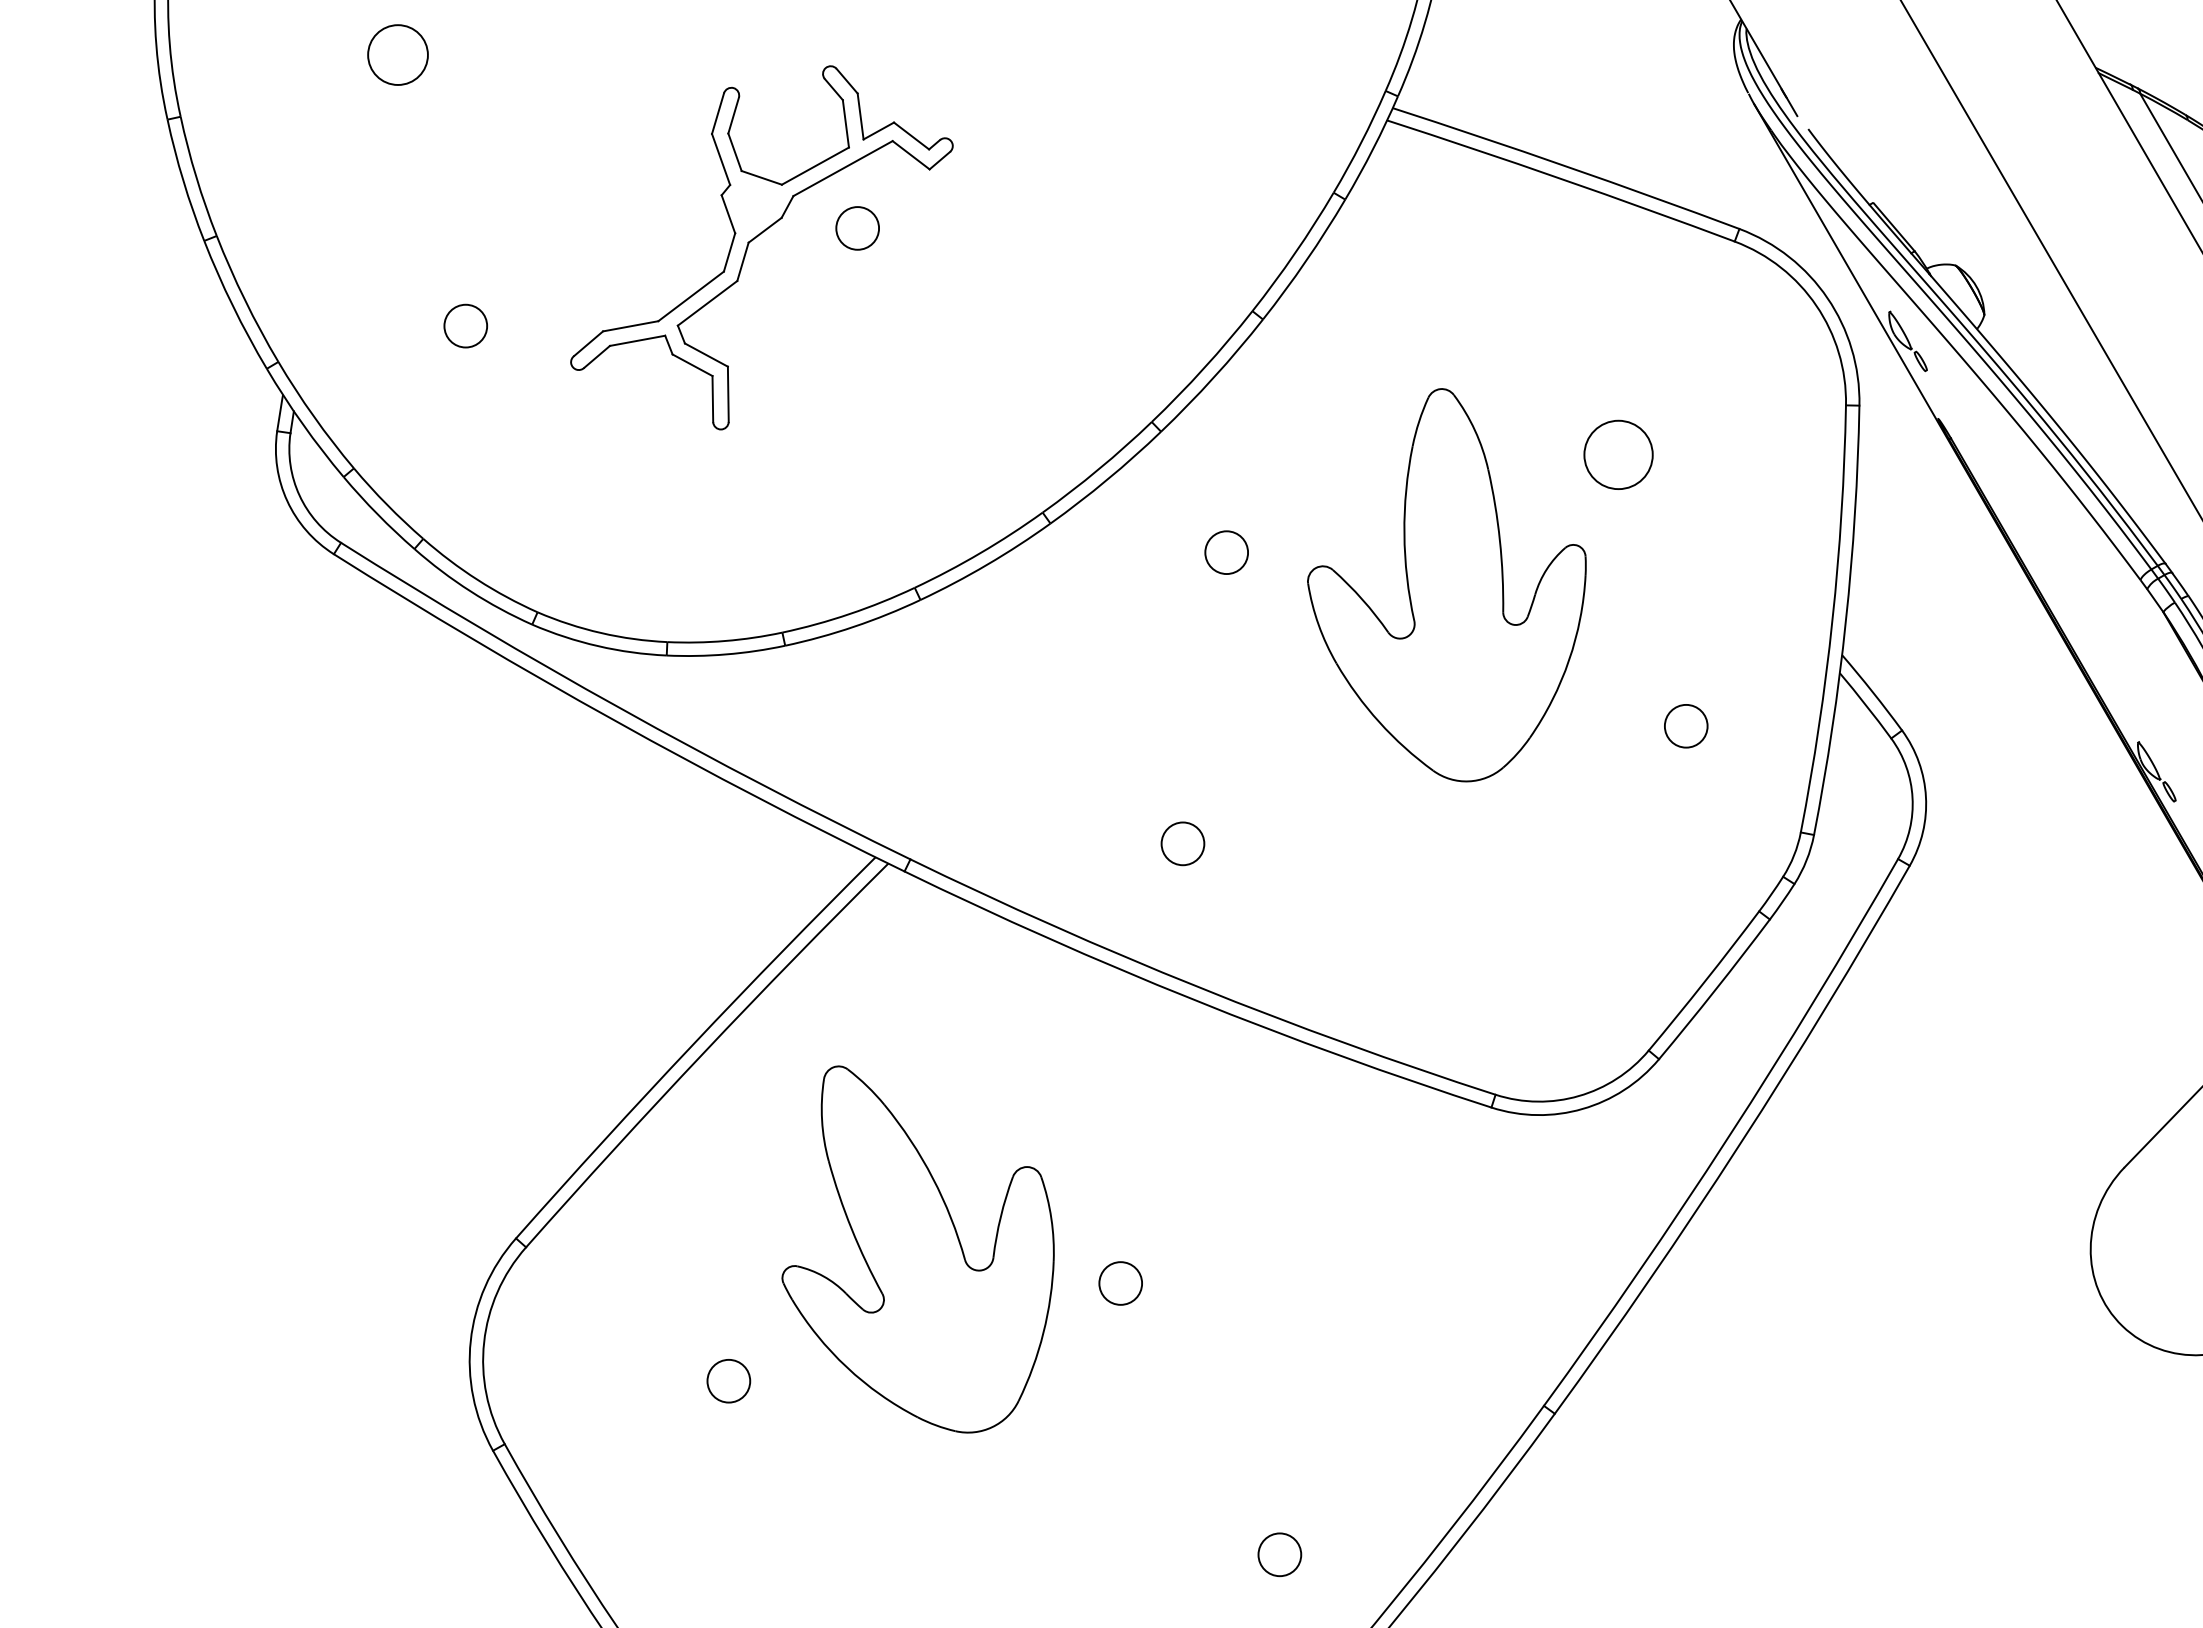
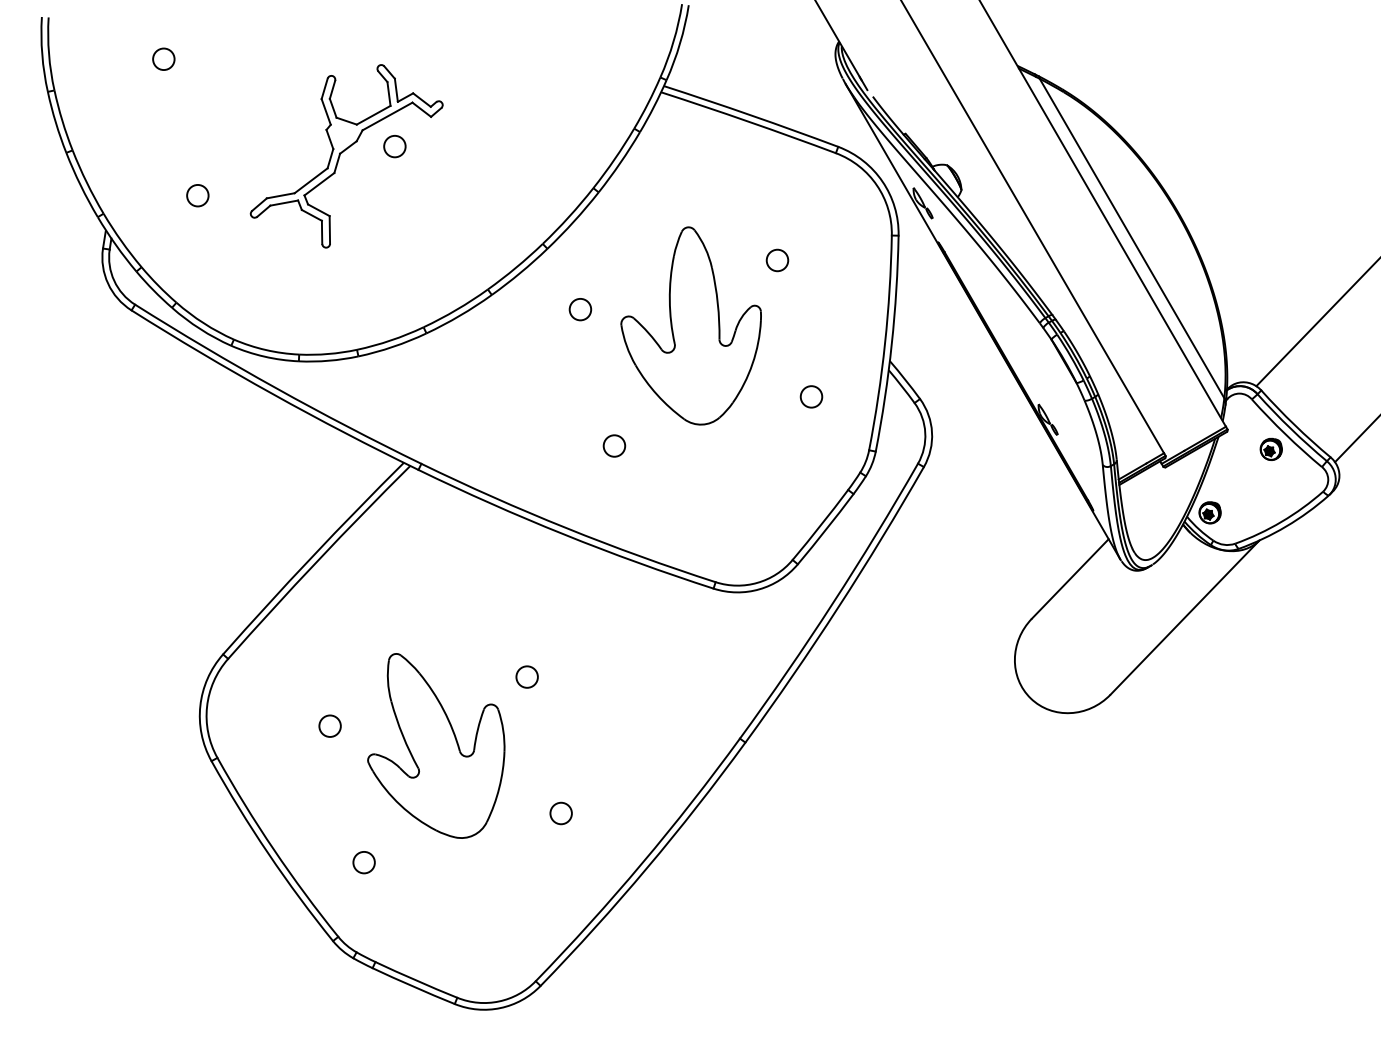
circle: (397, 53) -> (163, 58), size x0.71
circle: (1618, 454) -> (777, 260), size x0.62
circle: (1183, 842) -> (614, 445), moved
part: (918, 1248) -> (436, 745), moved
circle: (1278, 1554) -> (560, 813), moved

